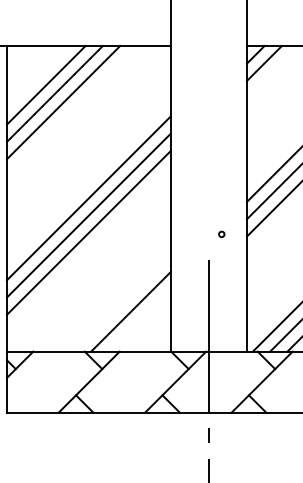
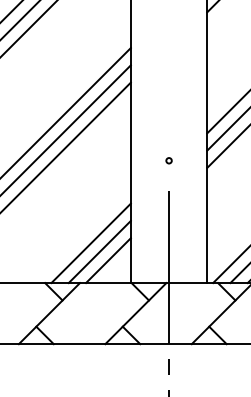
circle: (221, 233) -> (168, 159), moved
line: (139, 320) -> (99, 251), added
line: (147, 328) -> (107, 259), added

